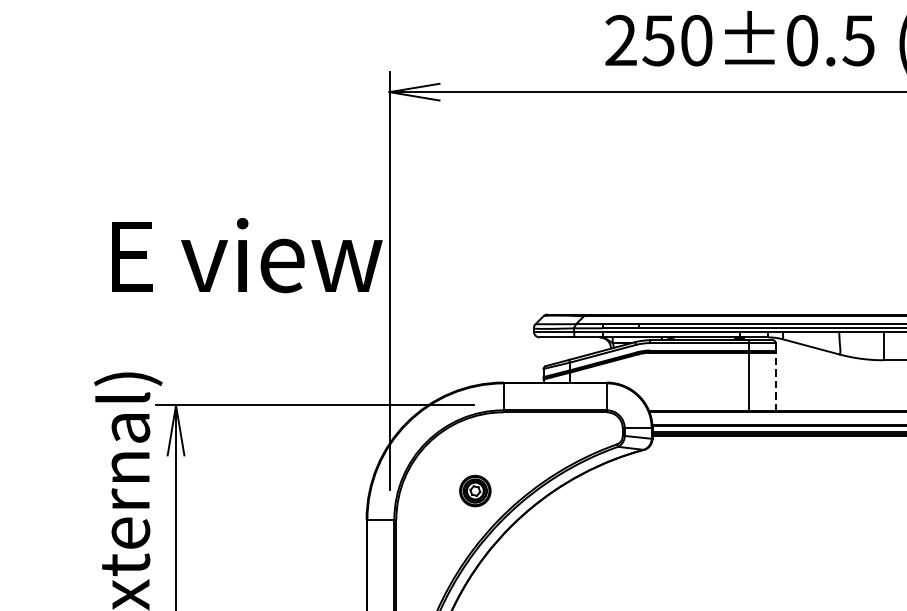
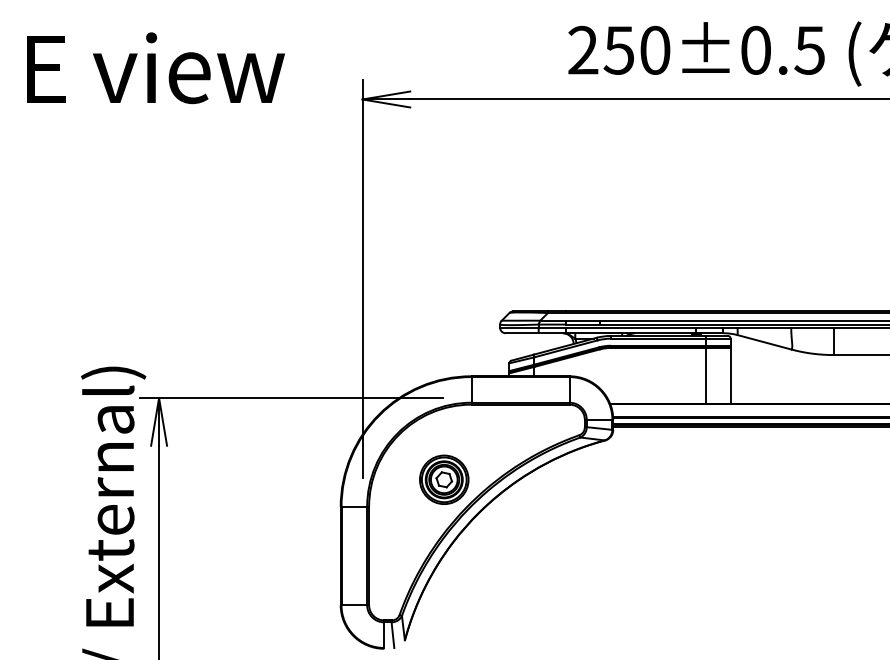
text: (246, 255) -> (155, 68), moved
line: (775, 381) -> (730, 375), dashed -> solid
part: (475, 490) -> (444, 479), size x1.67

